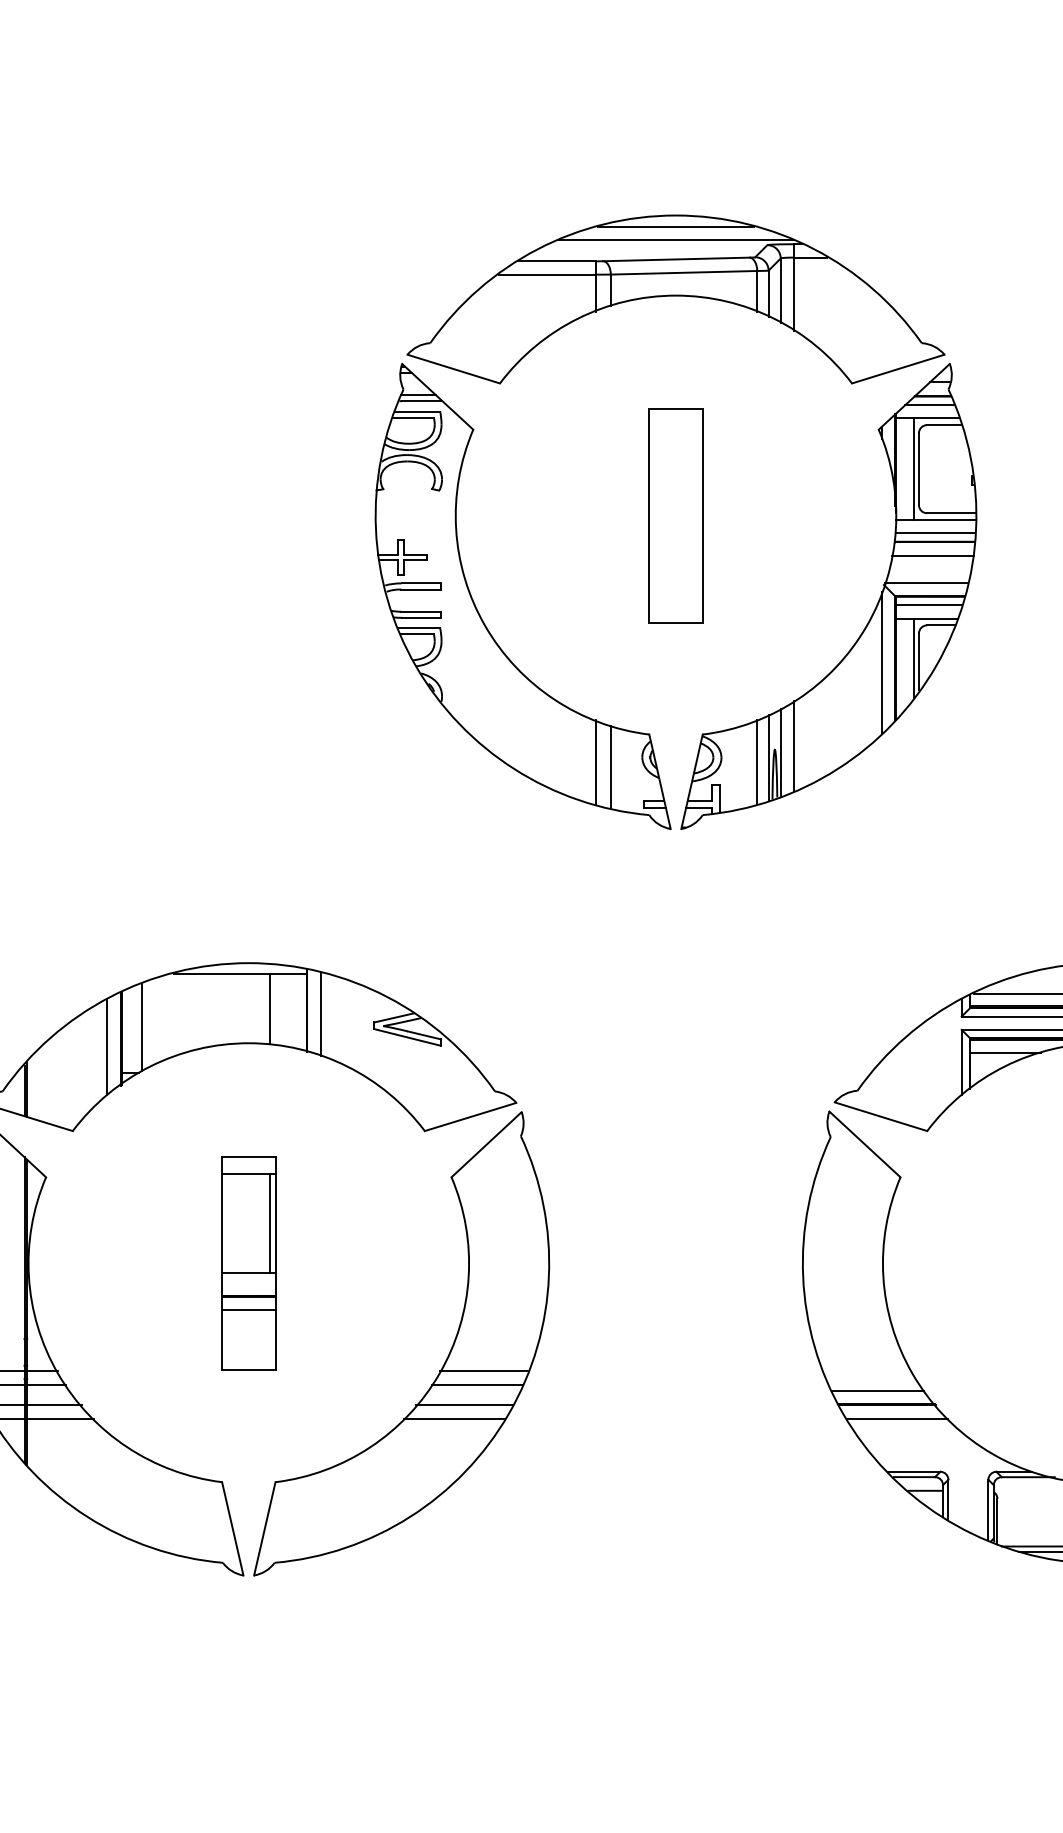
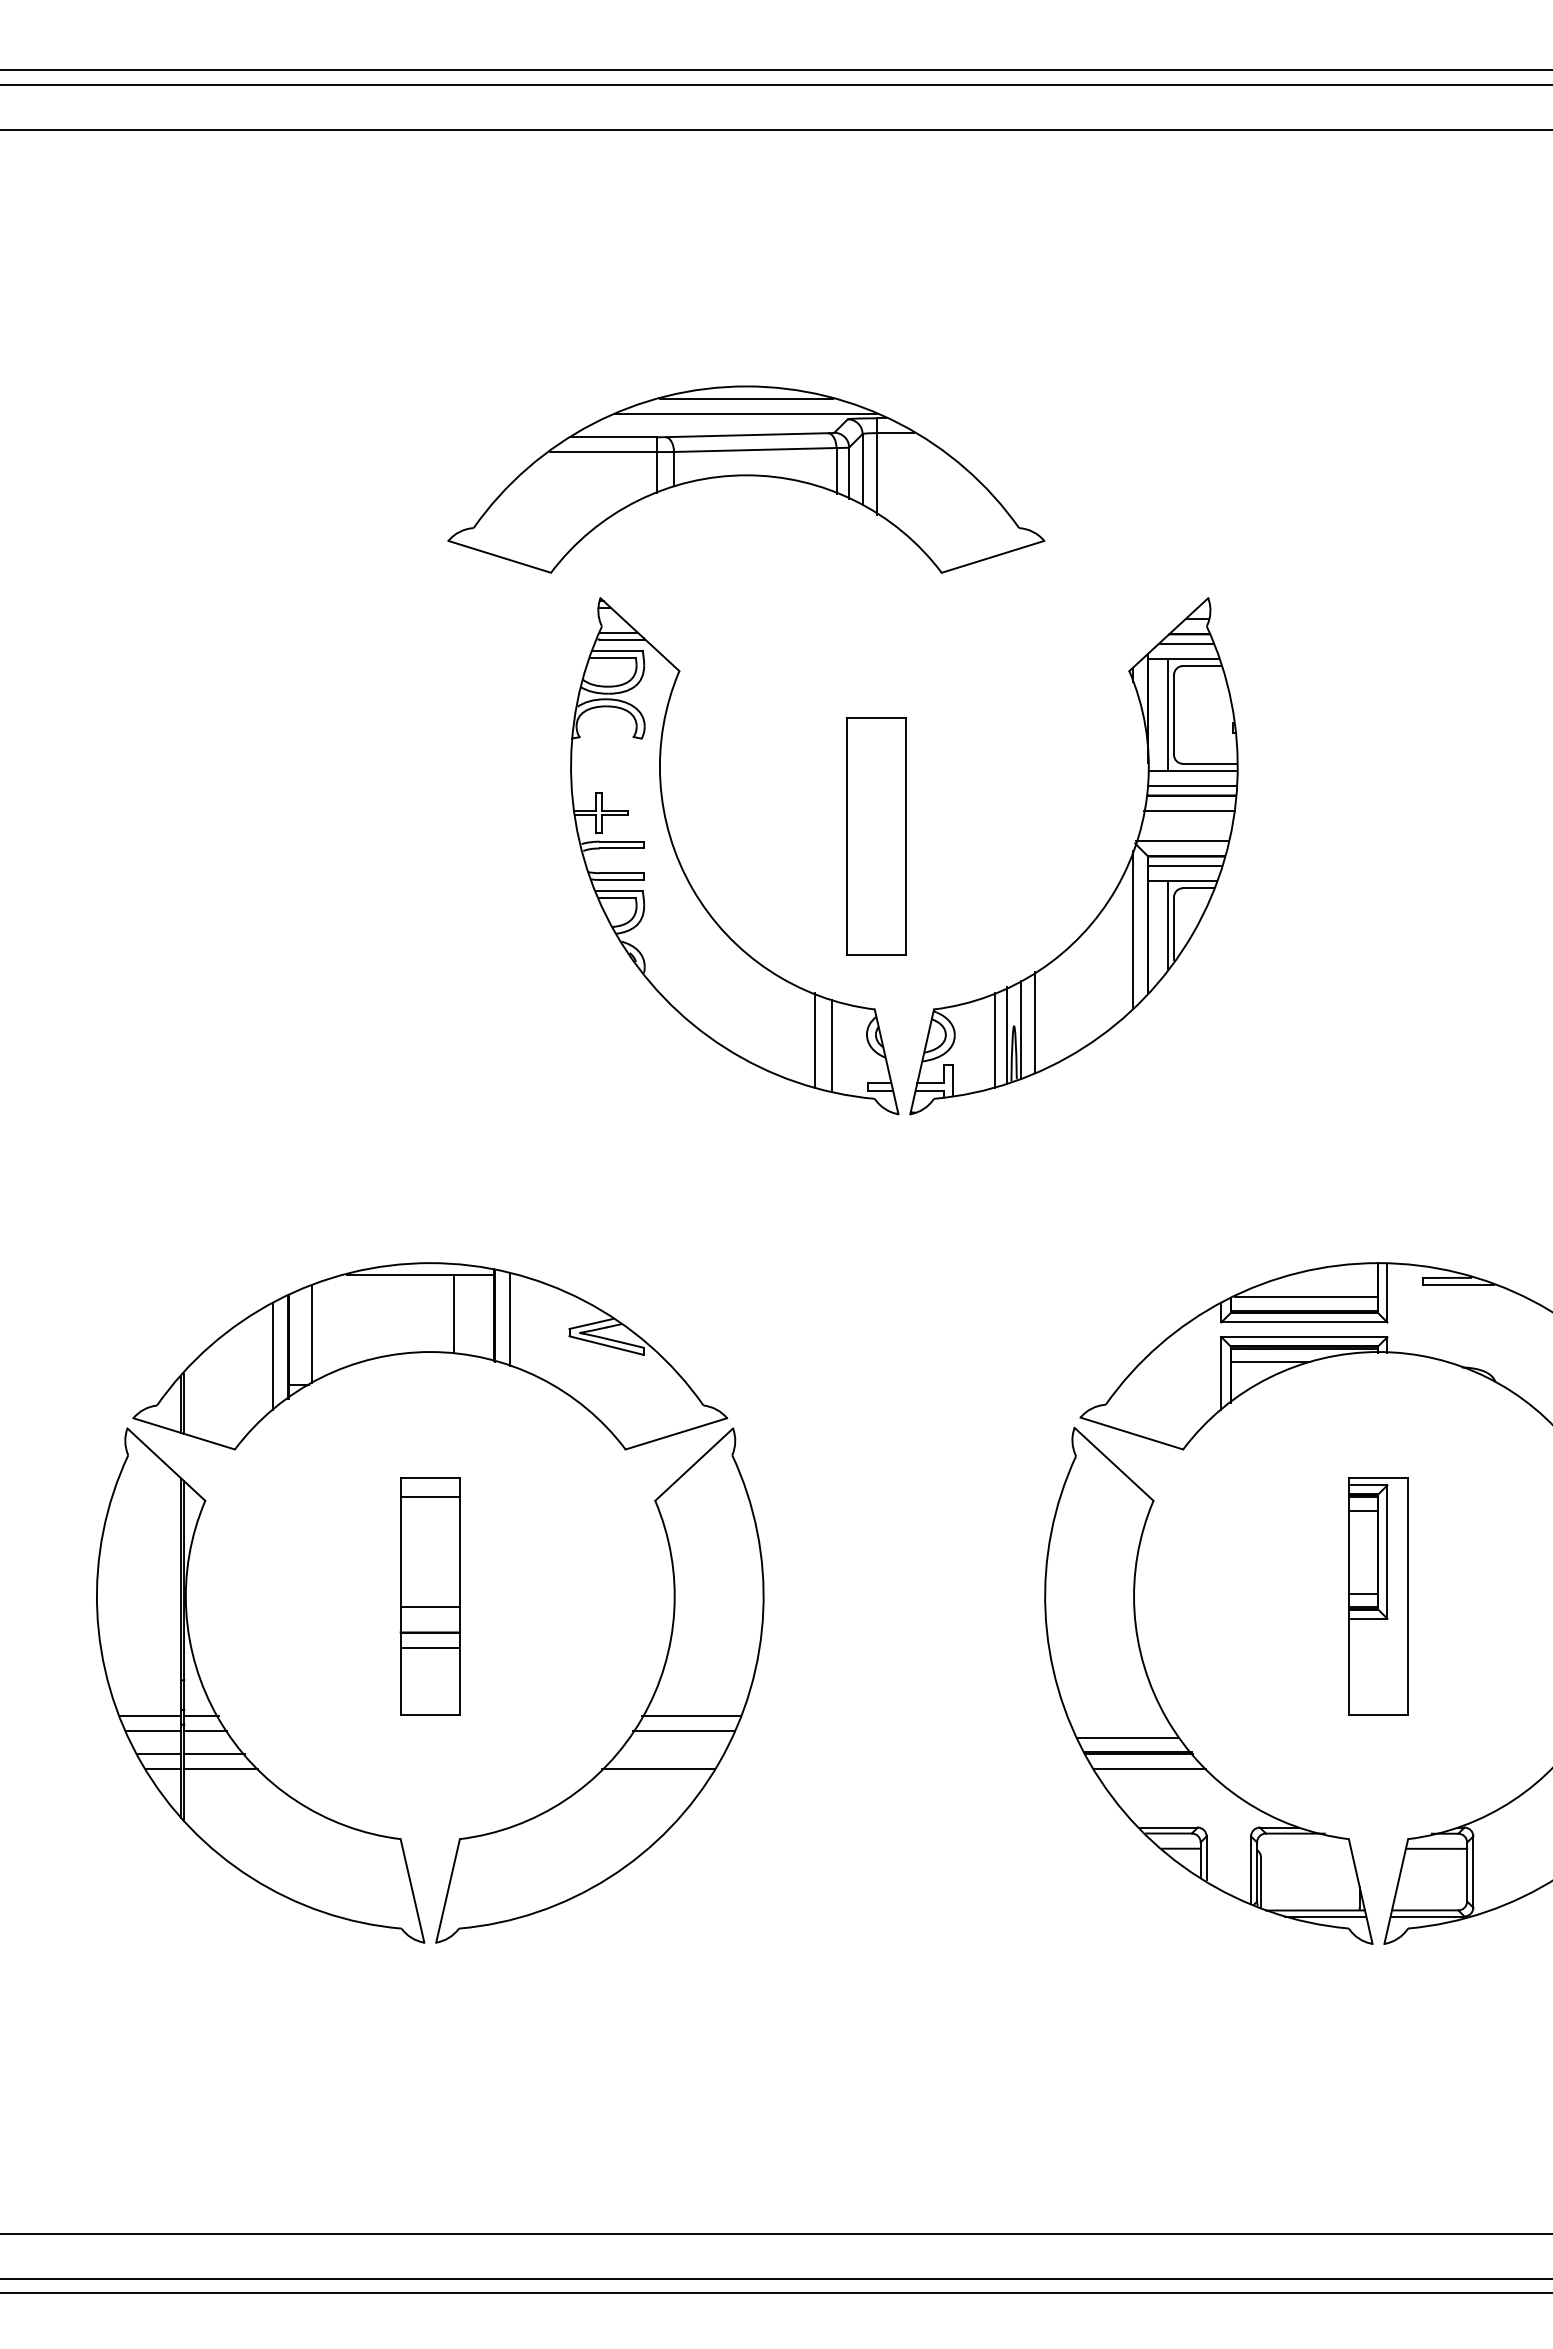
part: (676, 299) -> (746, 479), moved
part: (676, 515) -> (876, 836), moved
line: (269, 1223) -> (453, 1551), removed
line: (464, 1405) -> (669, 1753), removed

